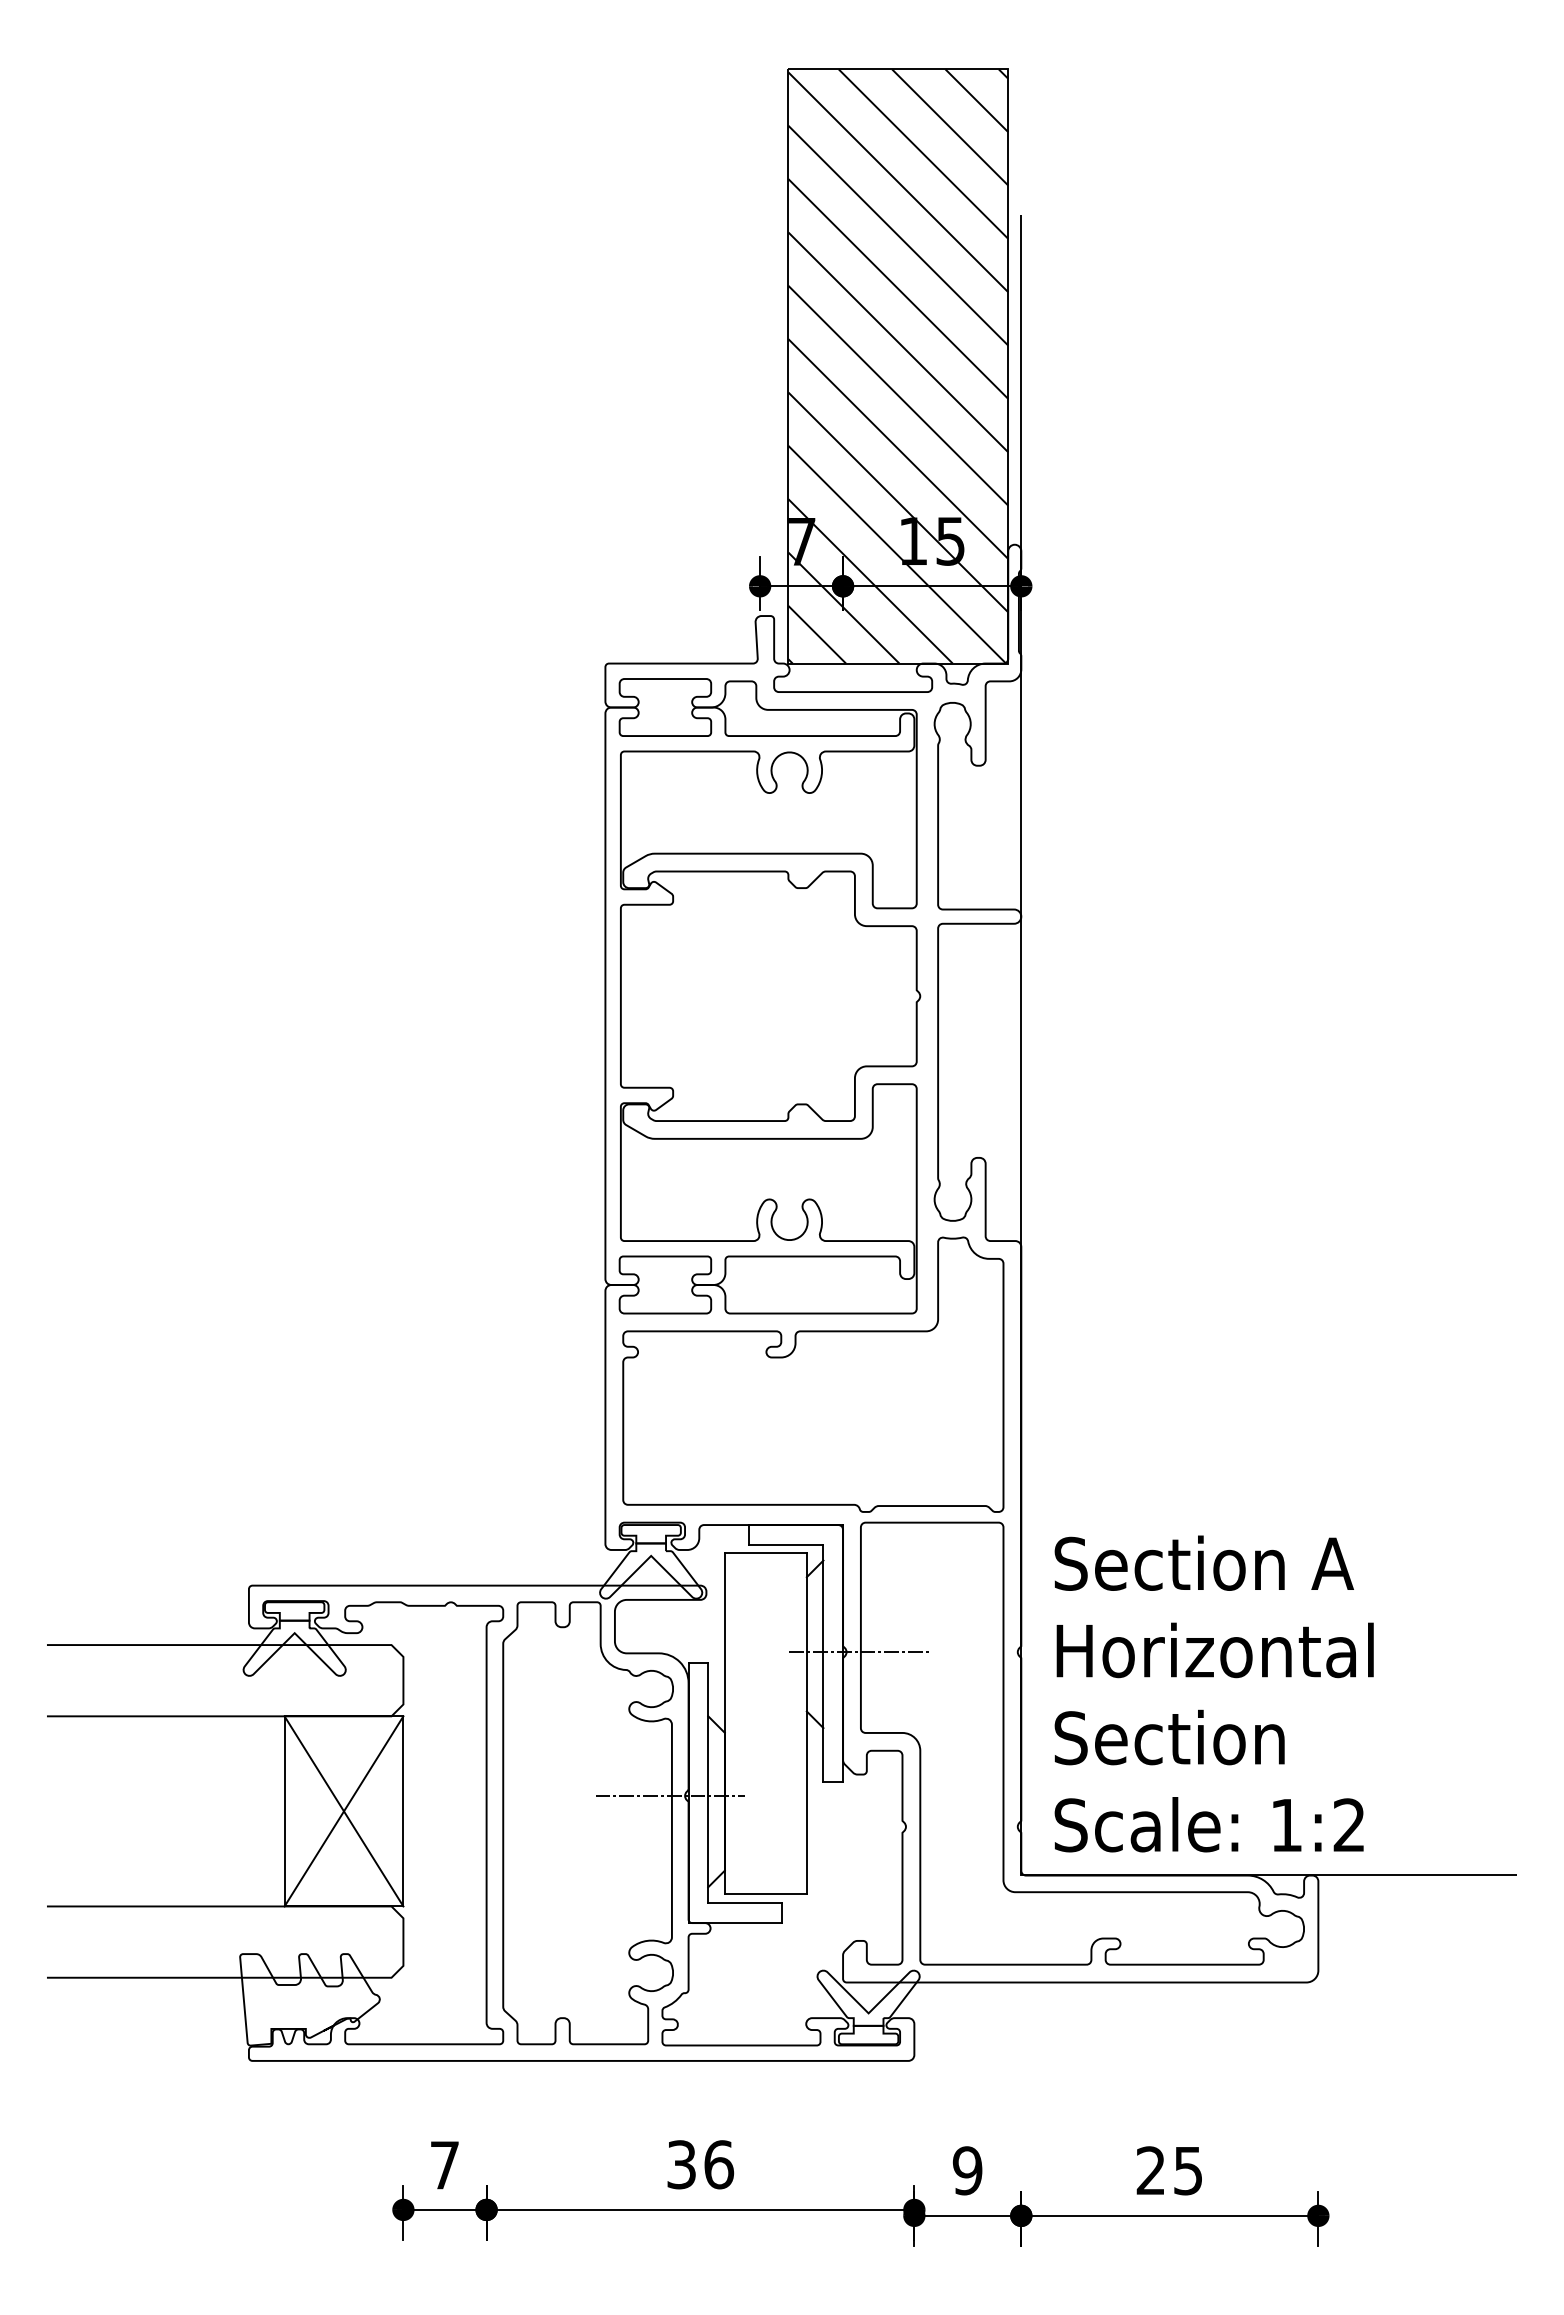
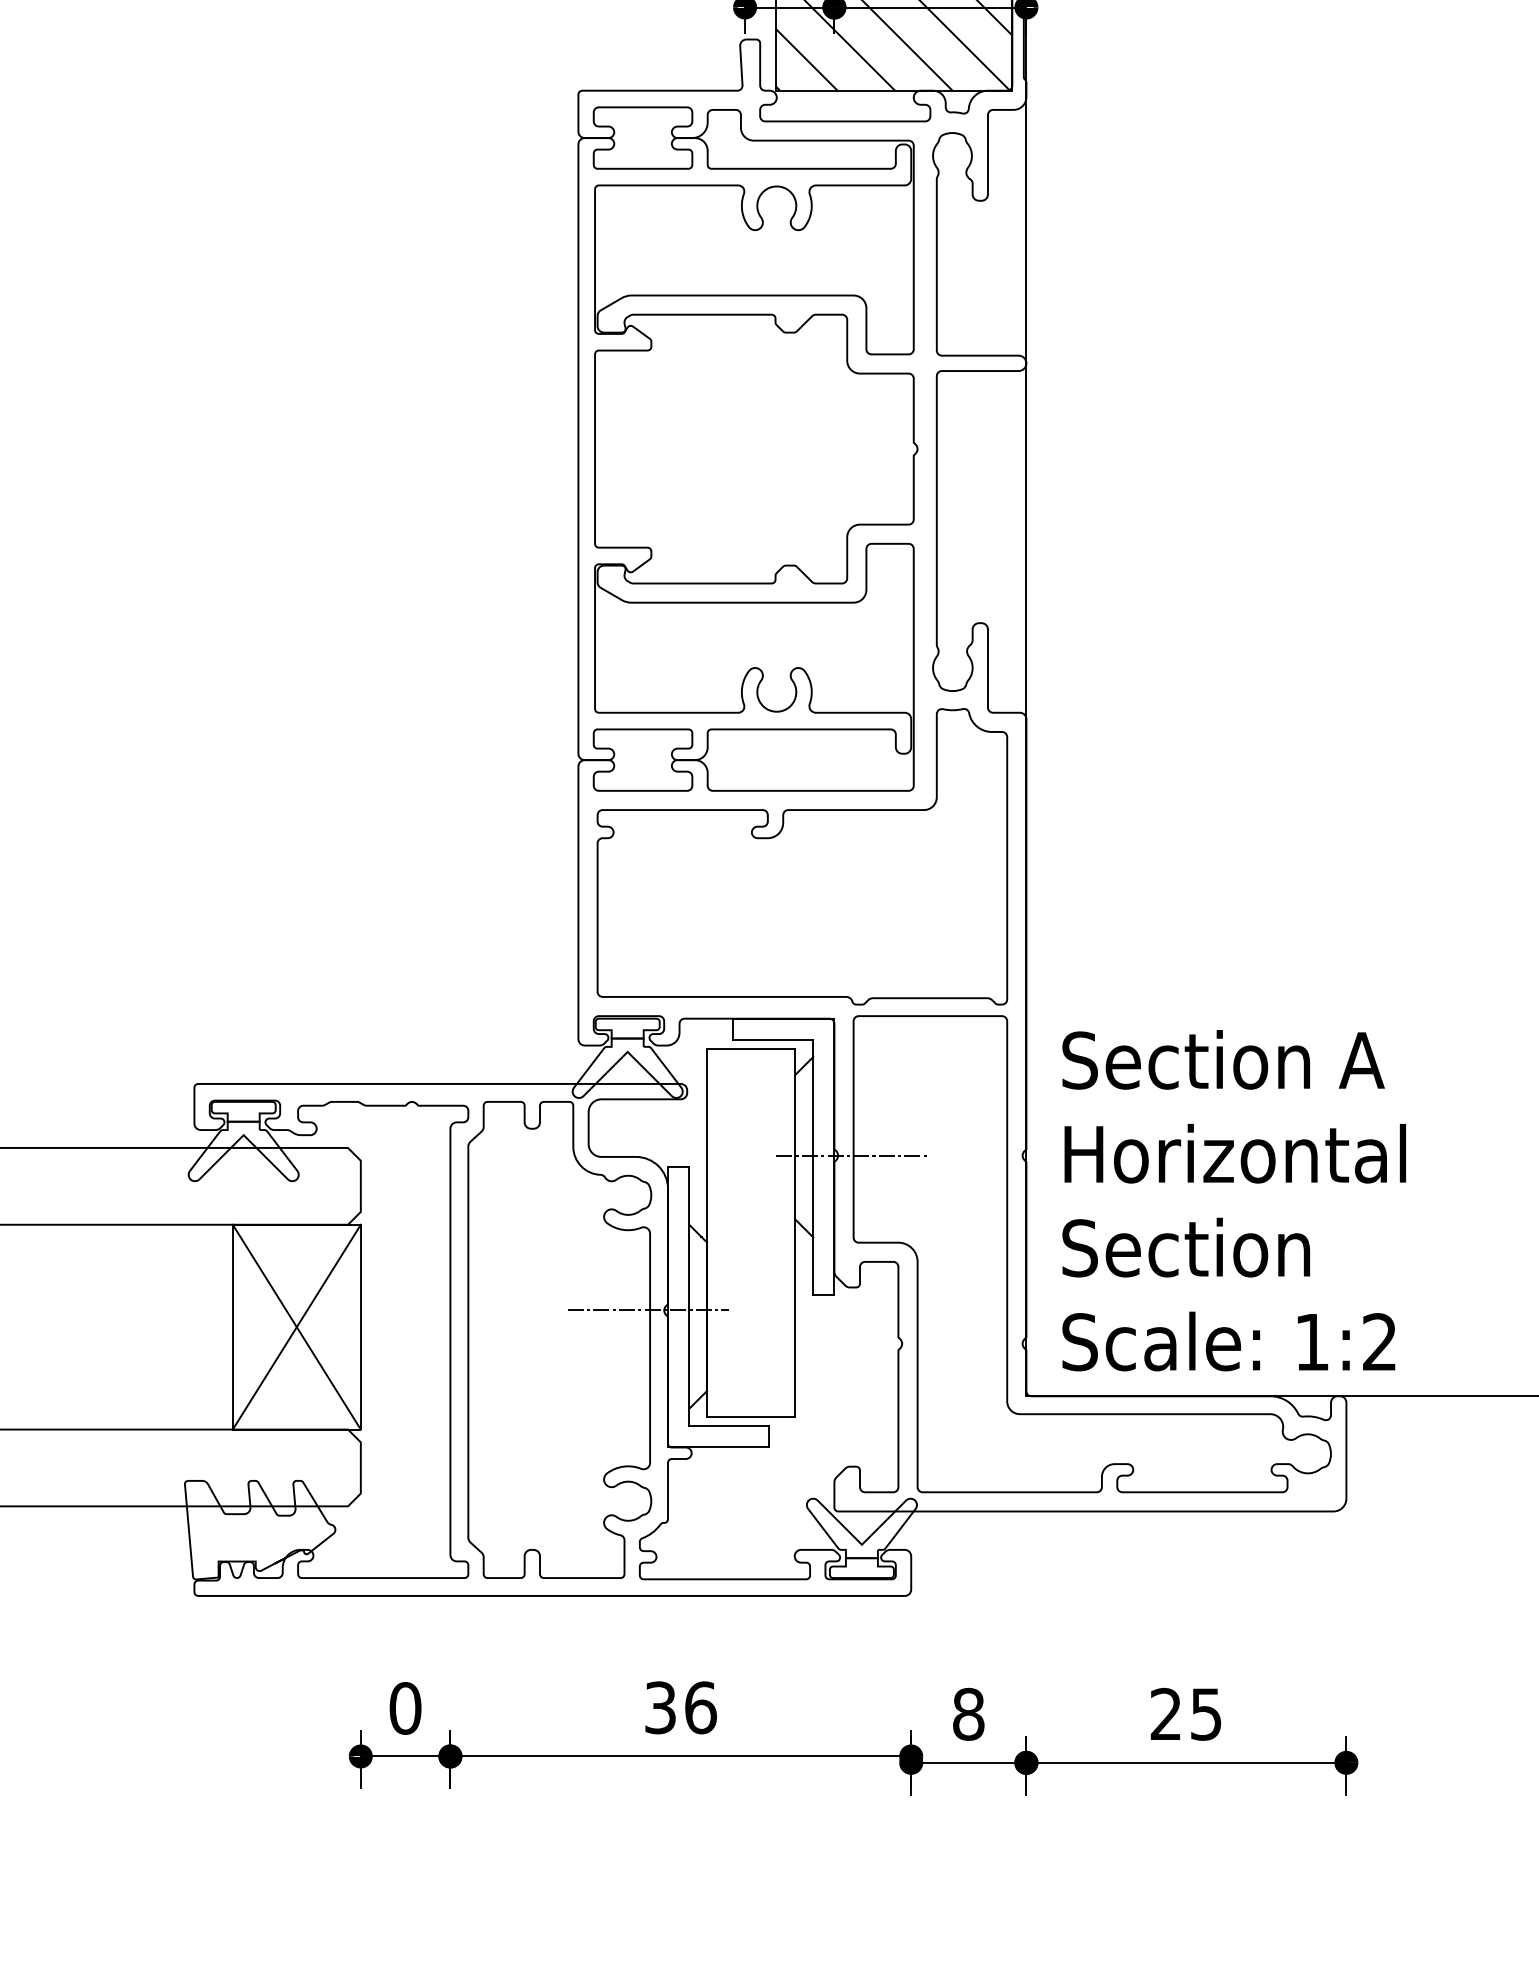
text: (444, 2164) -> (405, 1707), 7 -> 0
text: (967, 2170) -> (968, 1713), 9 -> 8

